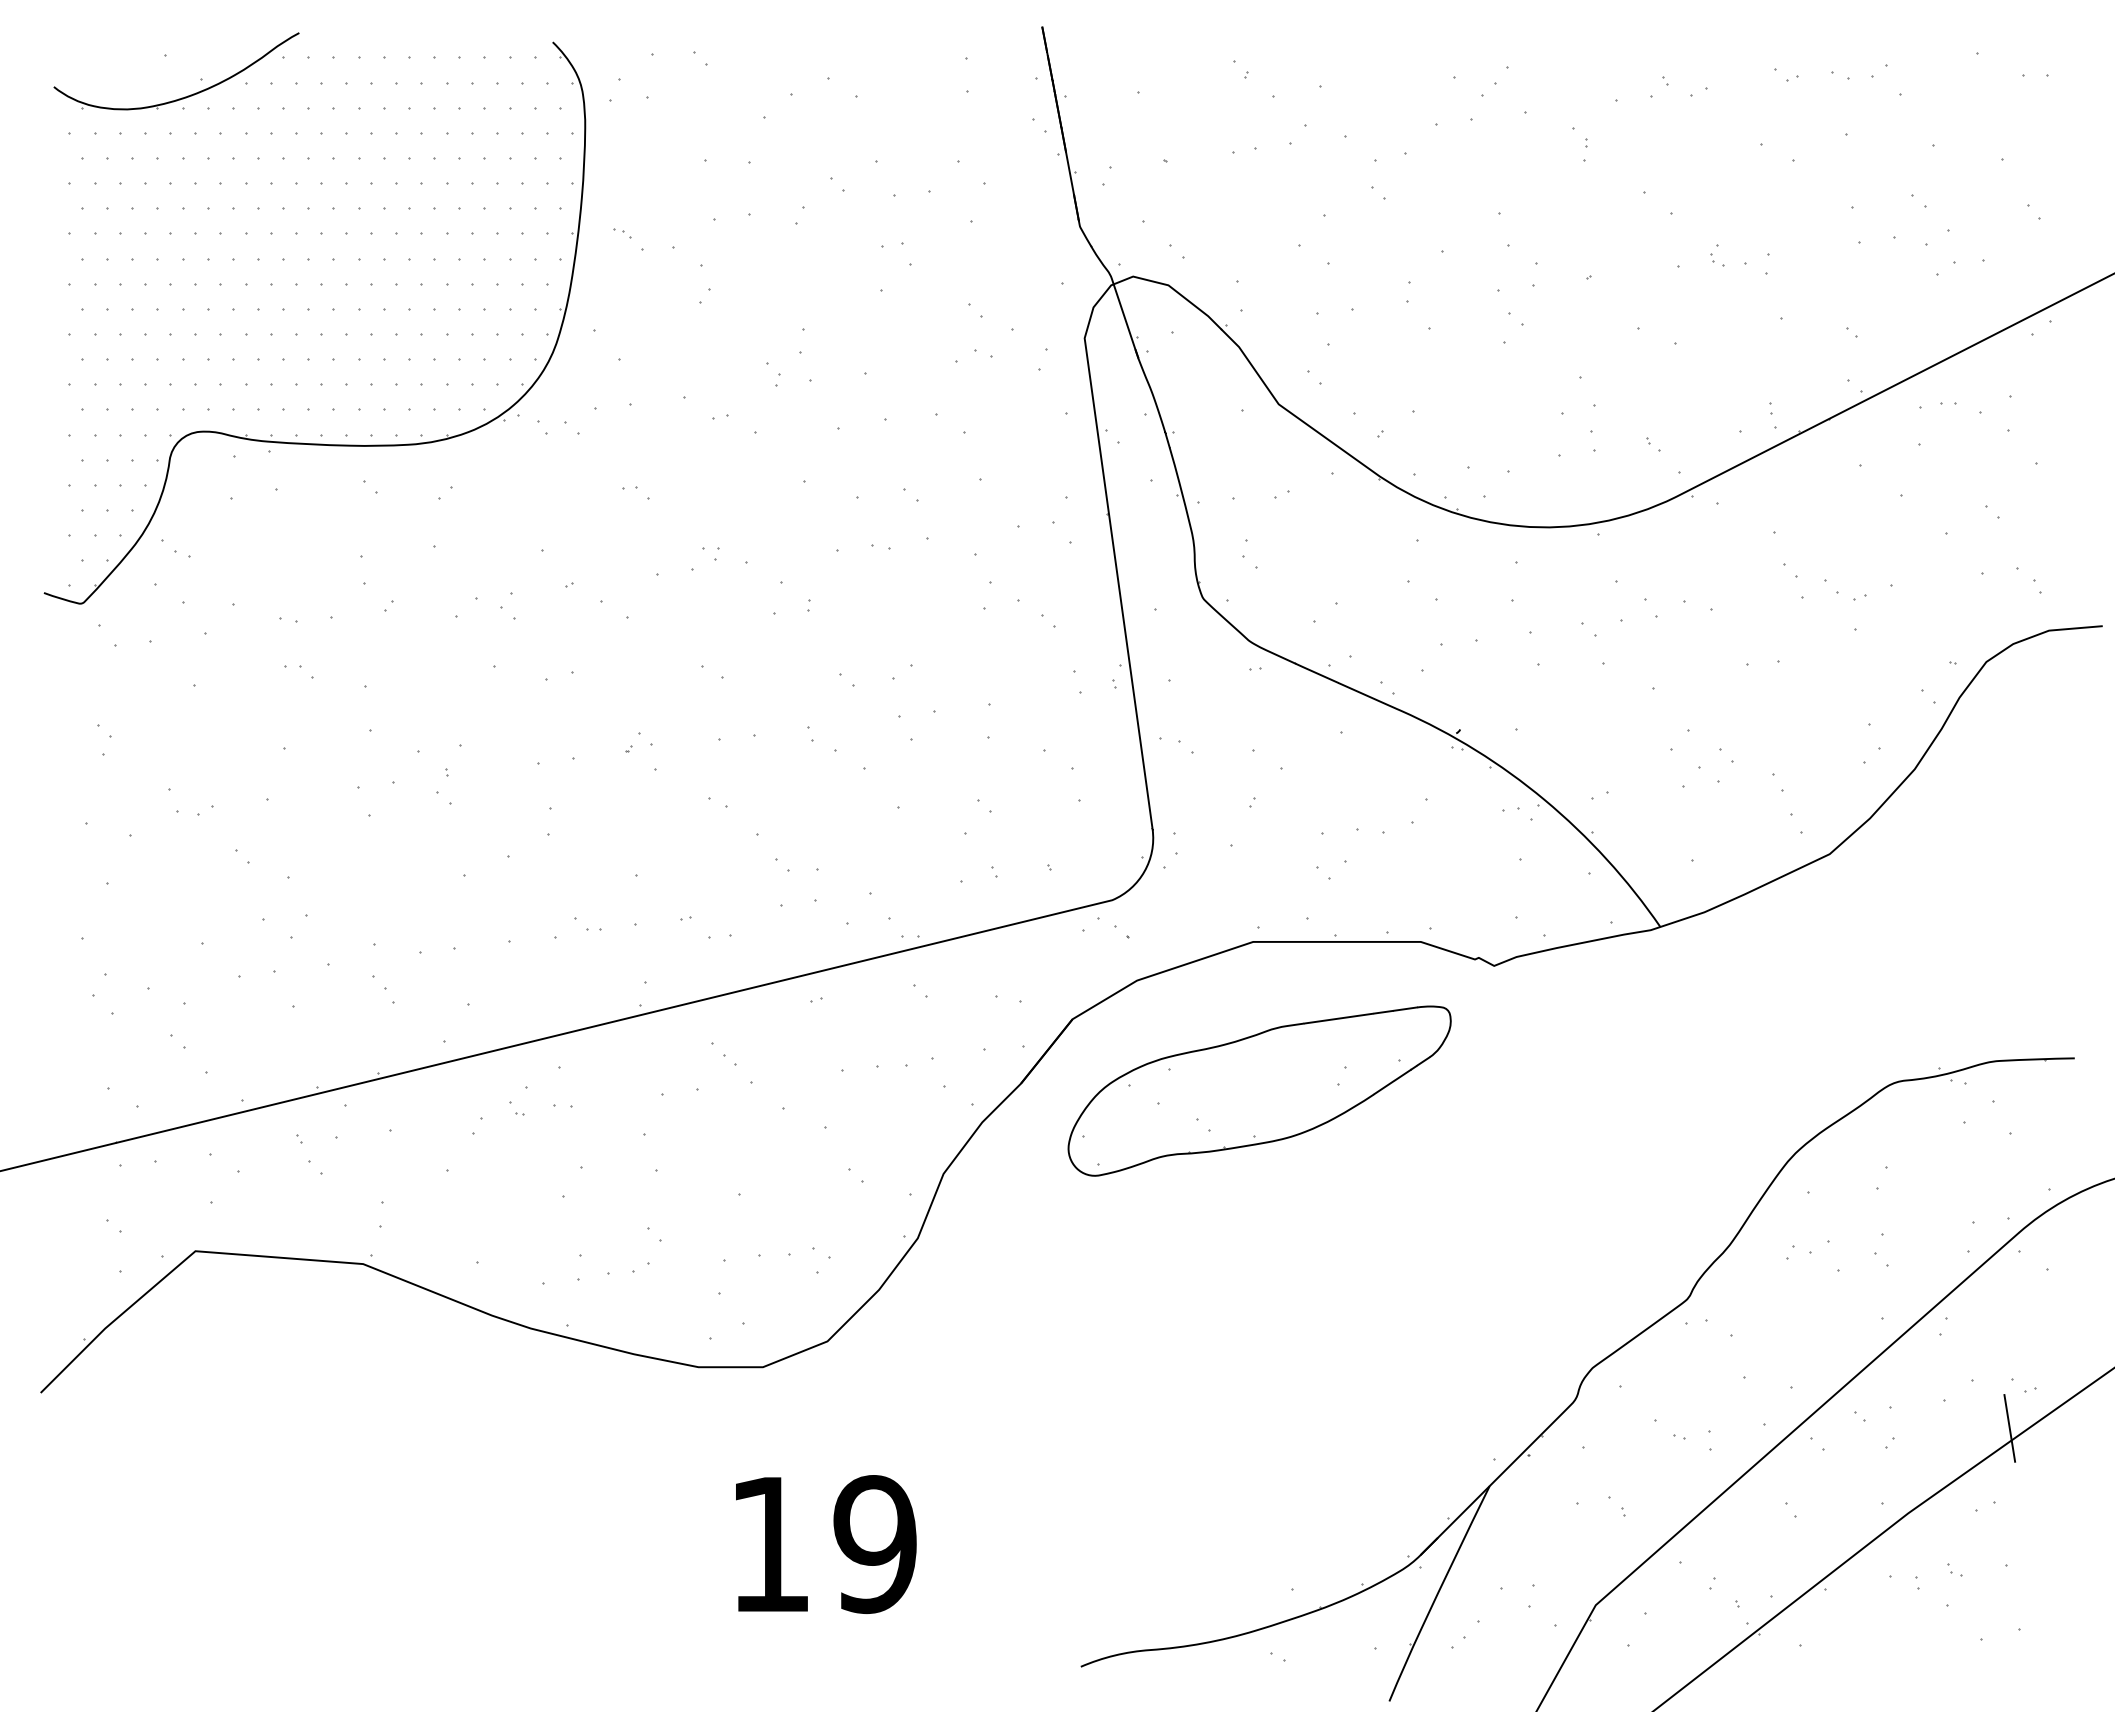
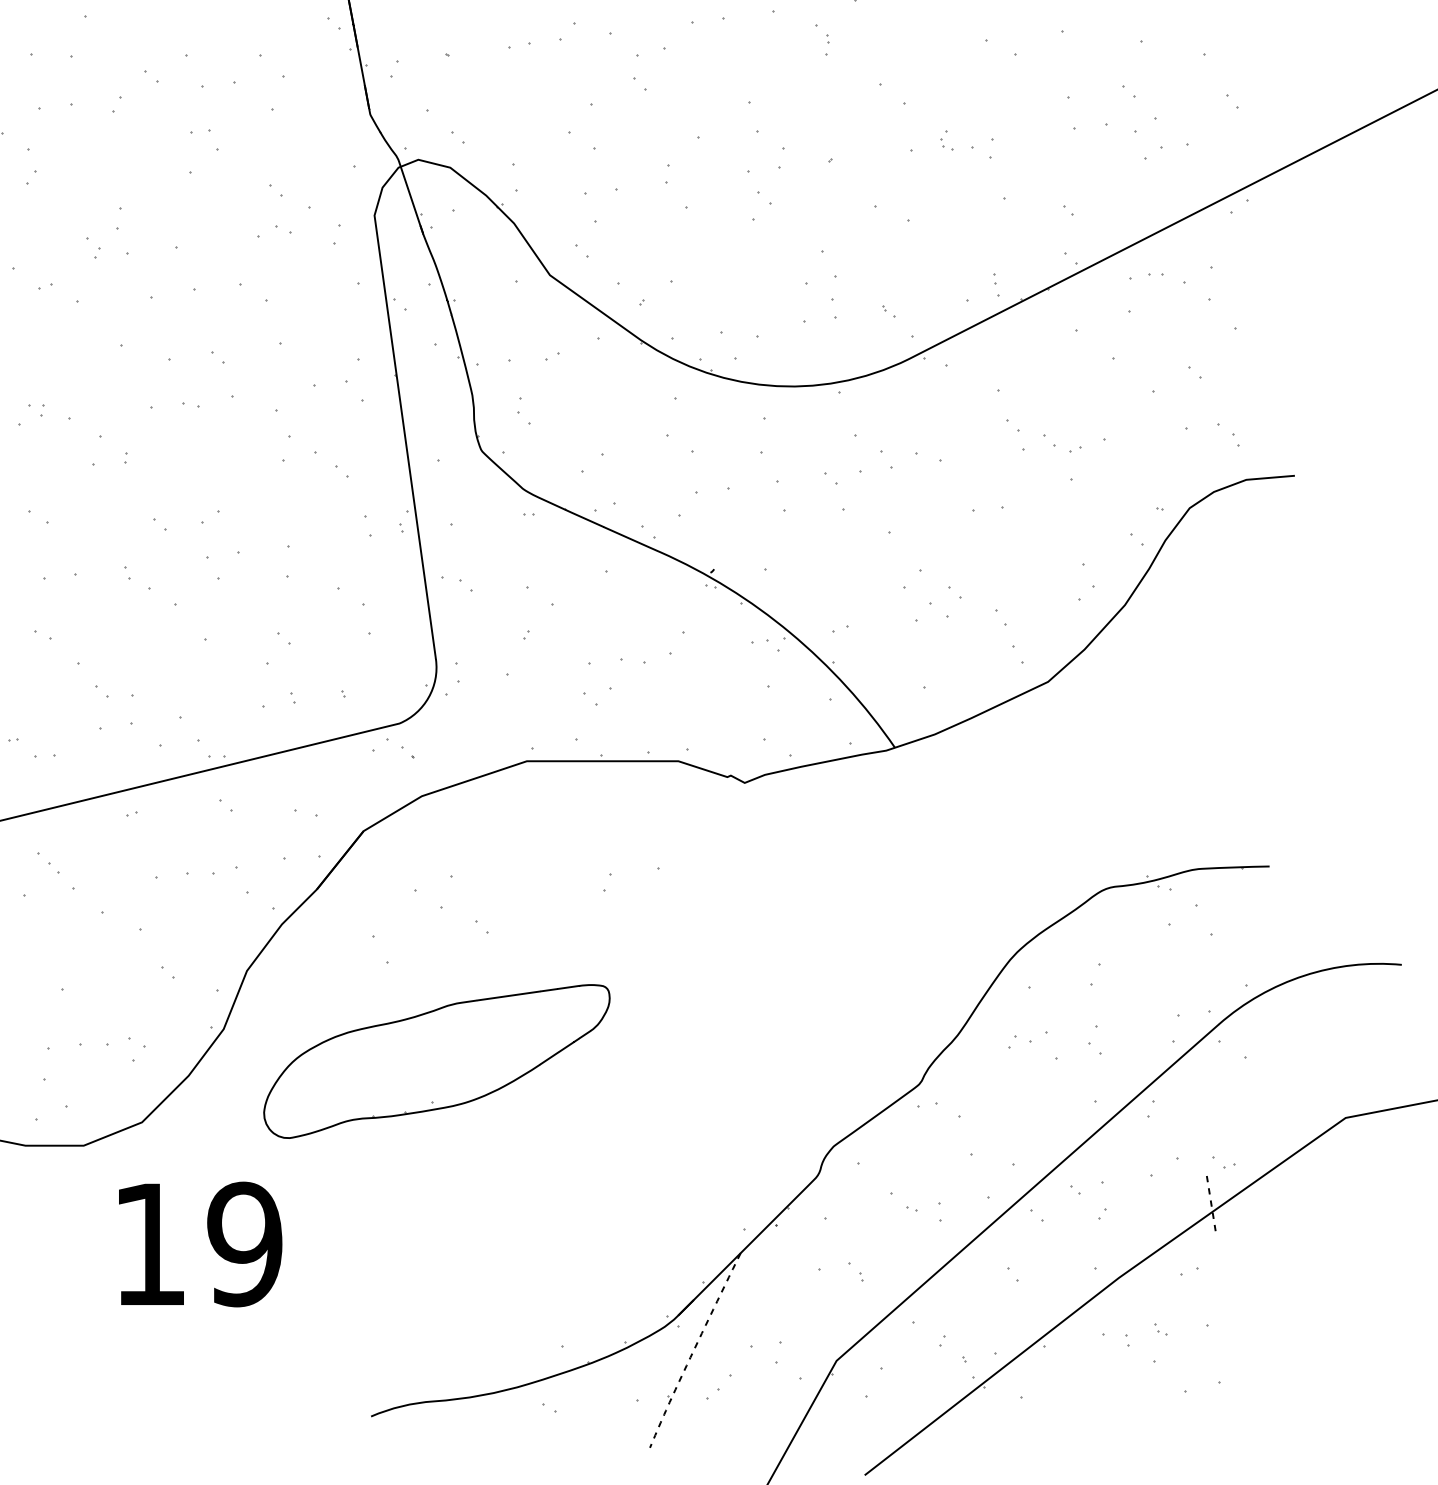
part: (1259, 1090) -> (436, 1060), moved
line: (2009, 1428) -> (1210, 1201), solid -> dashed
text: (826, 1544) -> (200, 1244), moved
line: (1437, 1593) -> (693, 1350), solid -> dashed

